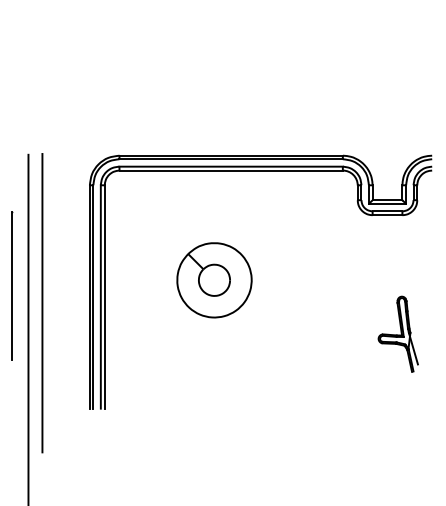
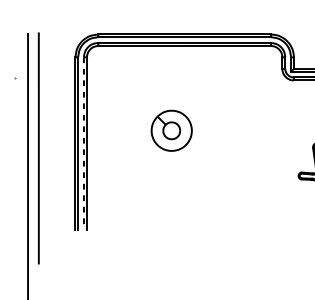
part: (214, 280) -> (171, 130), size x0.7
line: (11, 285) -> (14, 134), removed
line: (100, 296) -> (83, 143), solid -> dashed

